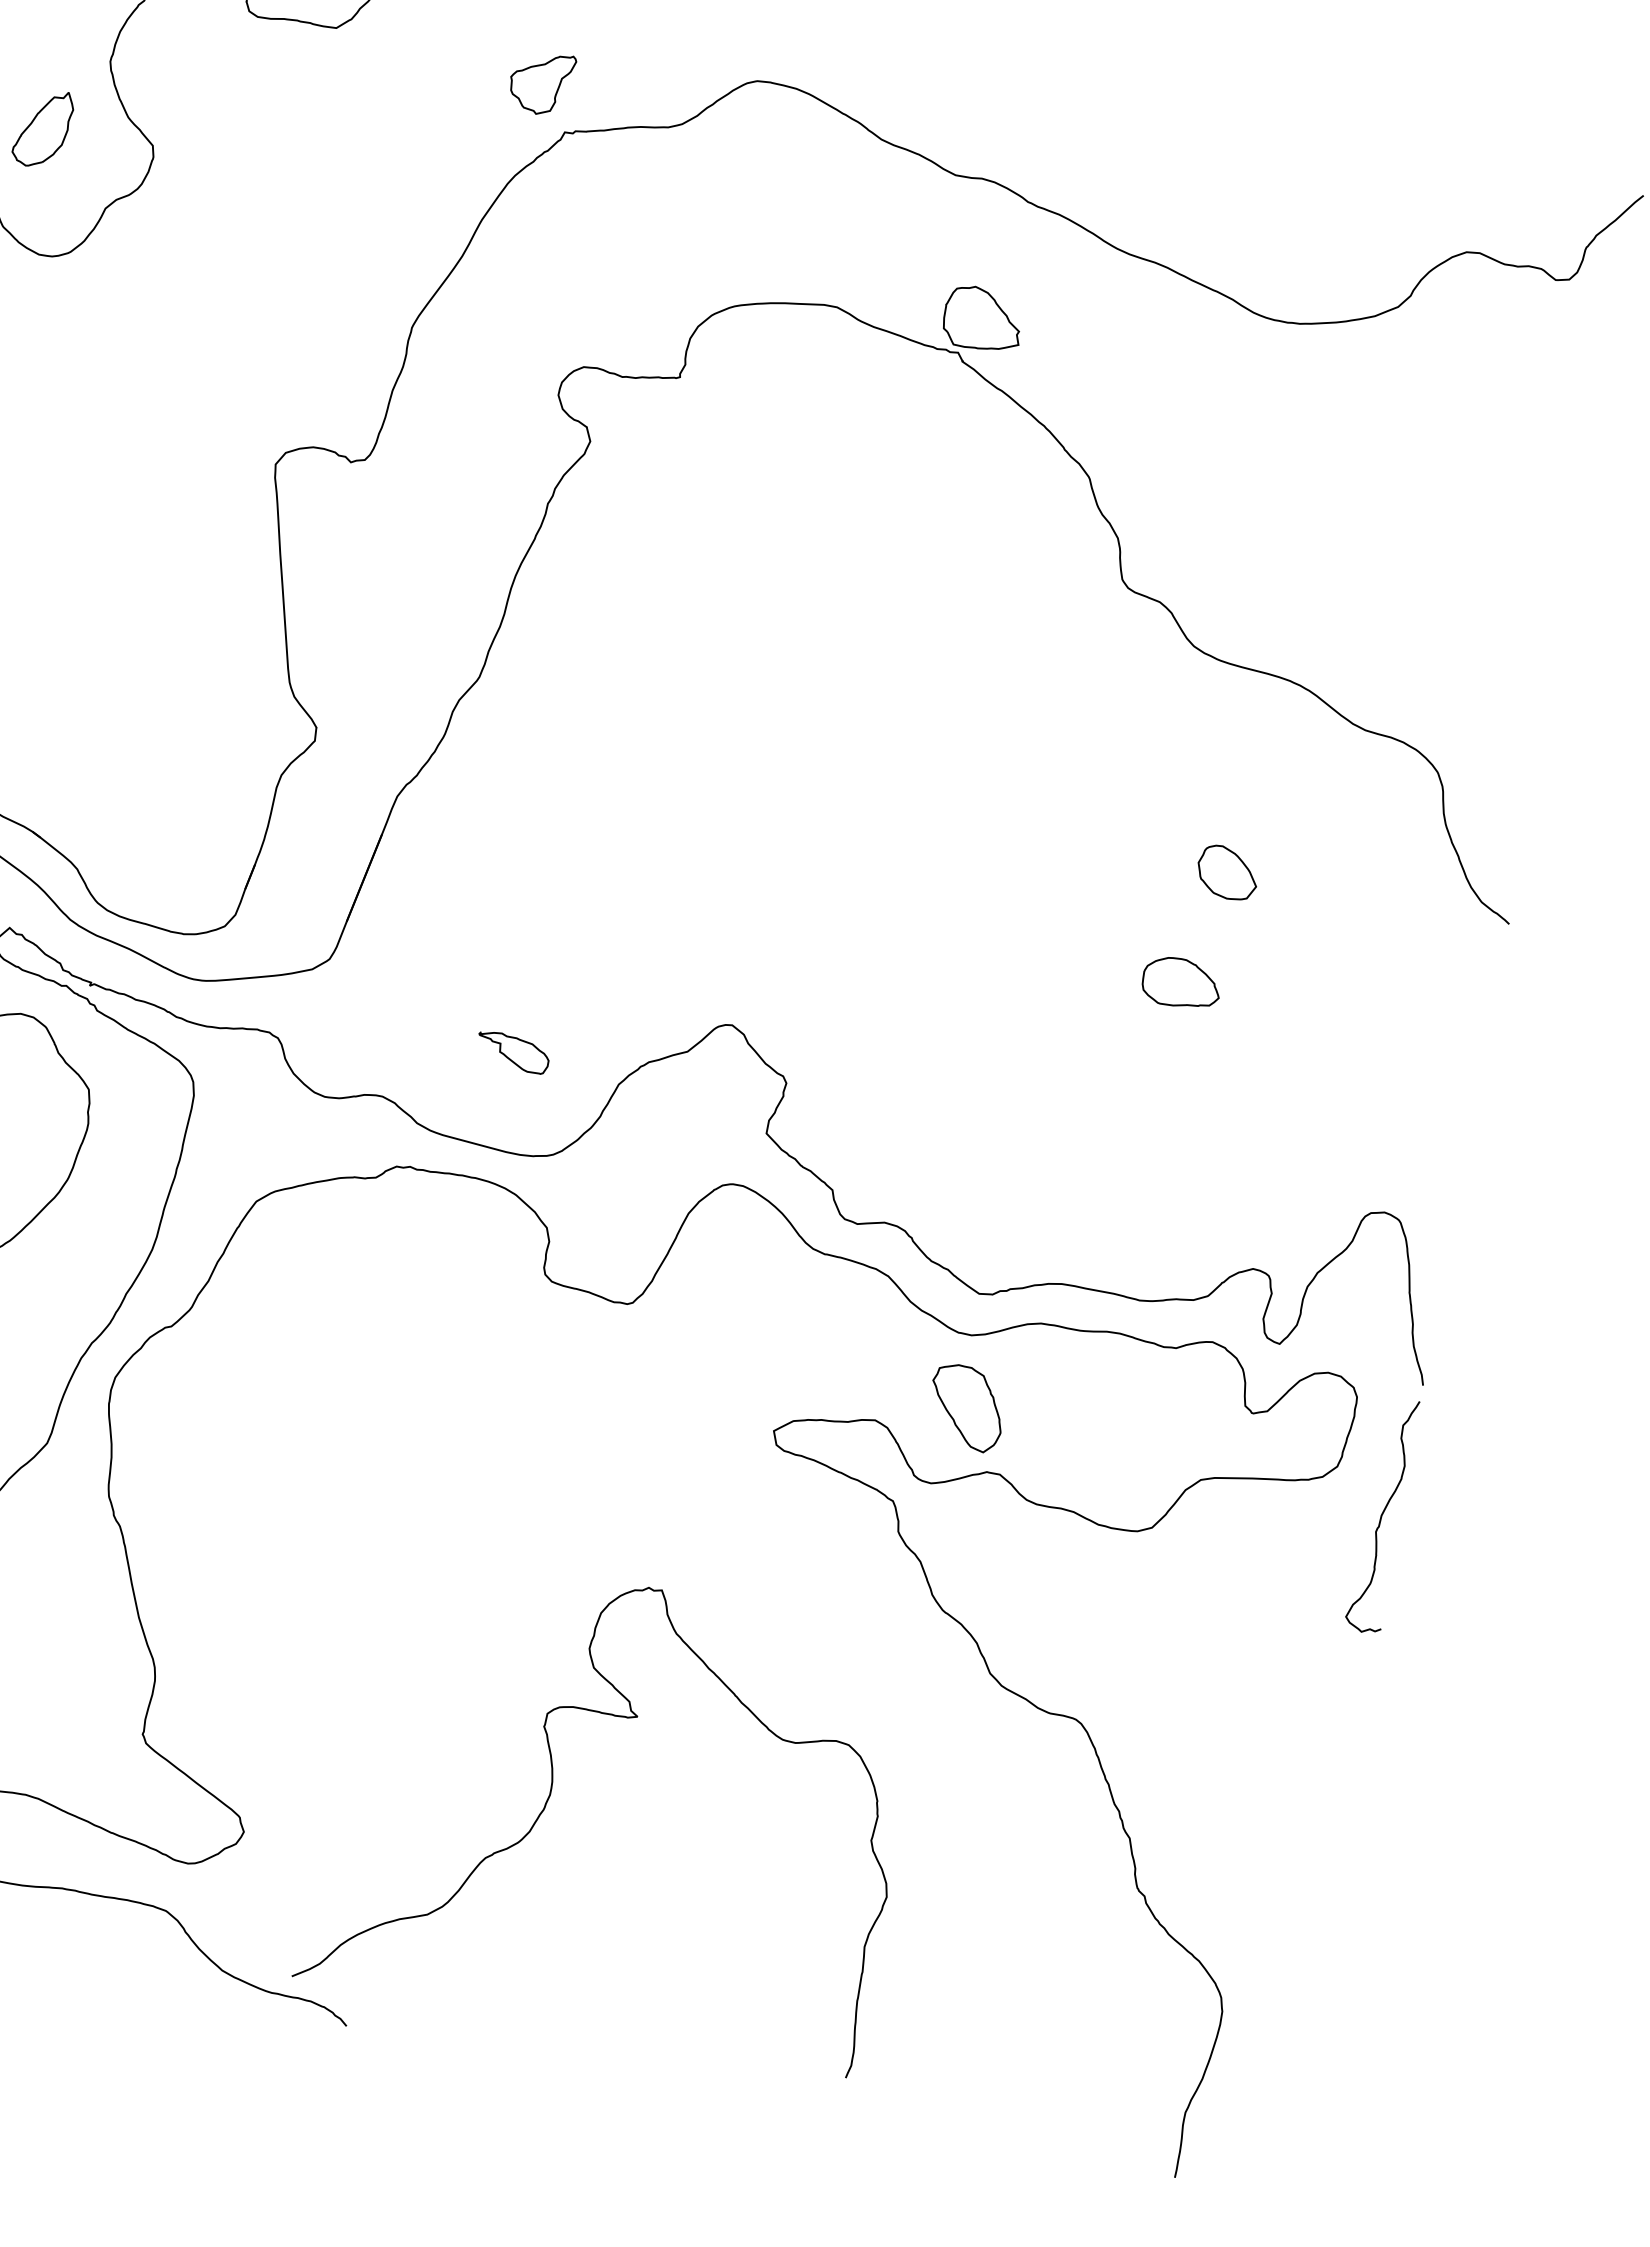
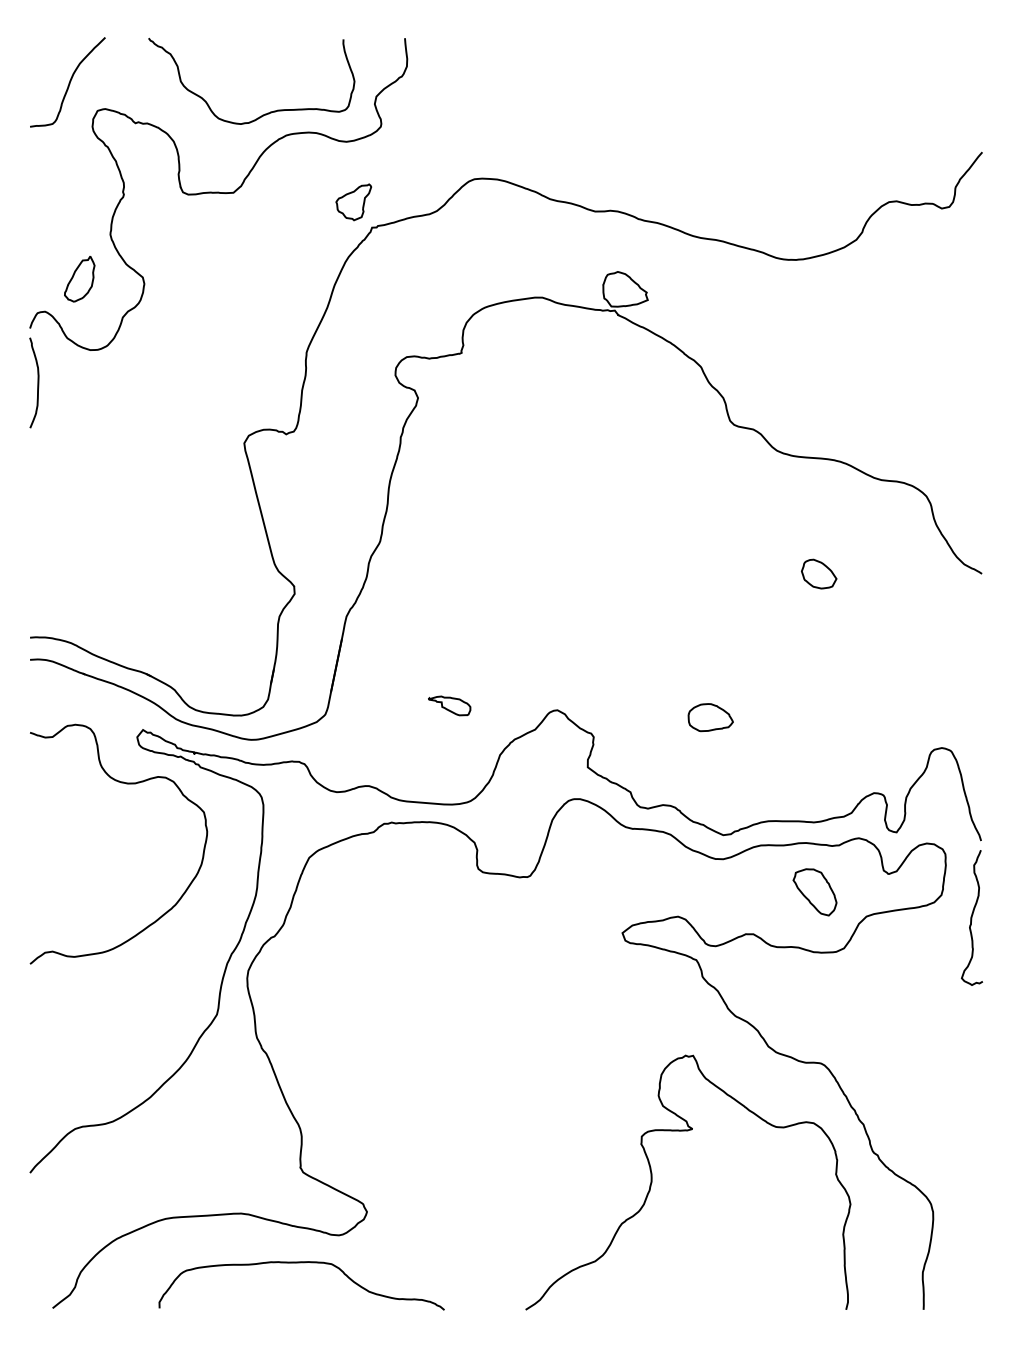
part: (1181, 983) -> (710, 717), moved
part: (513, 1051) -> (449, 705), moved
part: (965, 1408) -> (814, 892), moved
curve: (551, 1796) -> (652, 1182), moved

